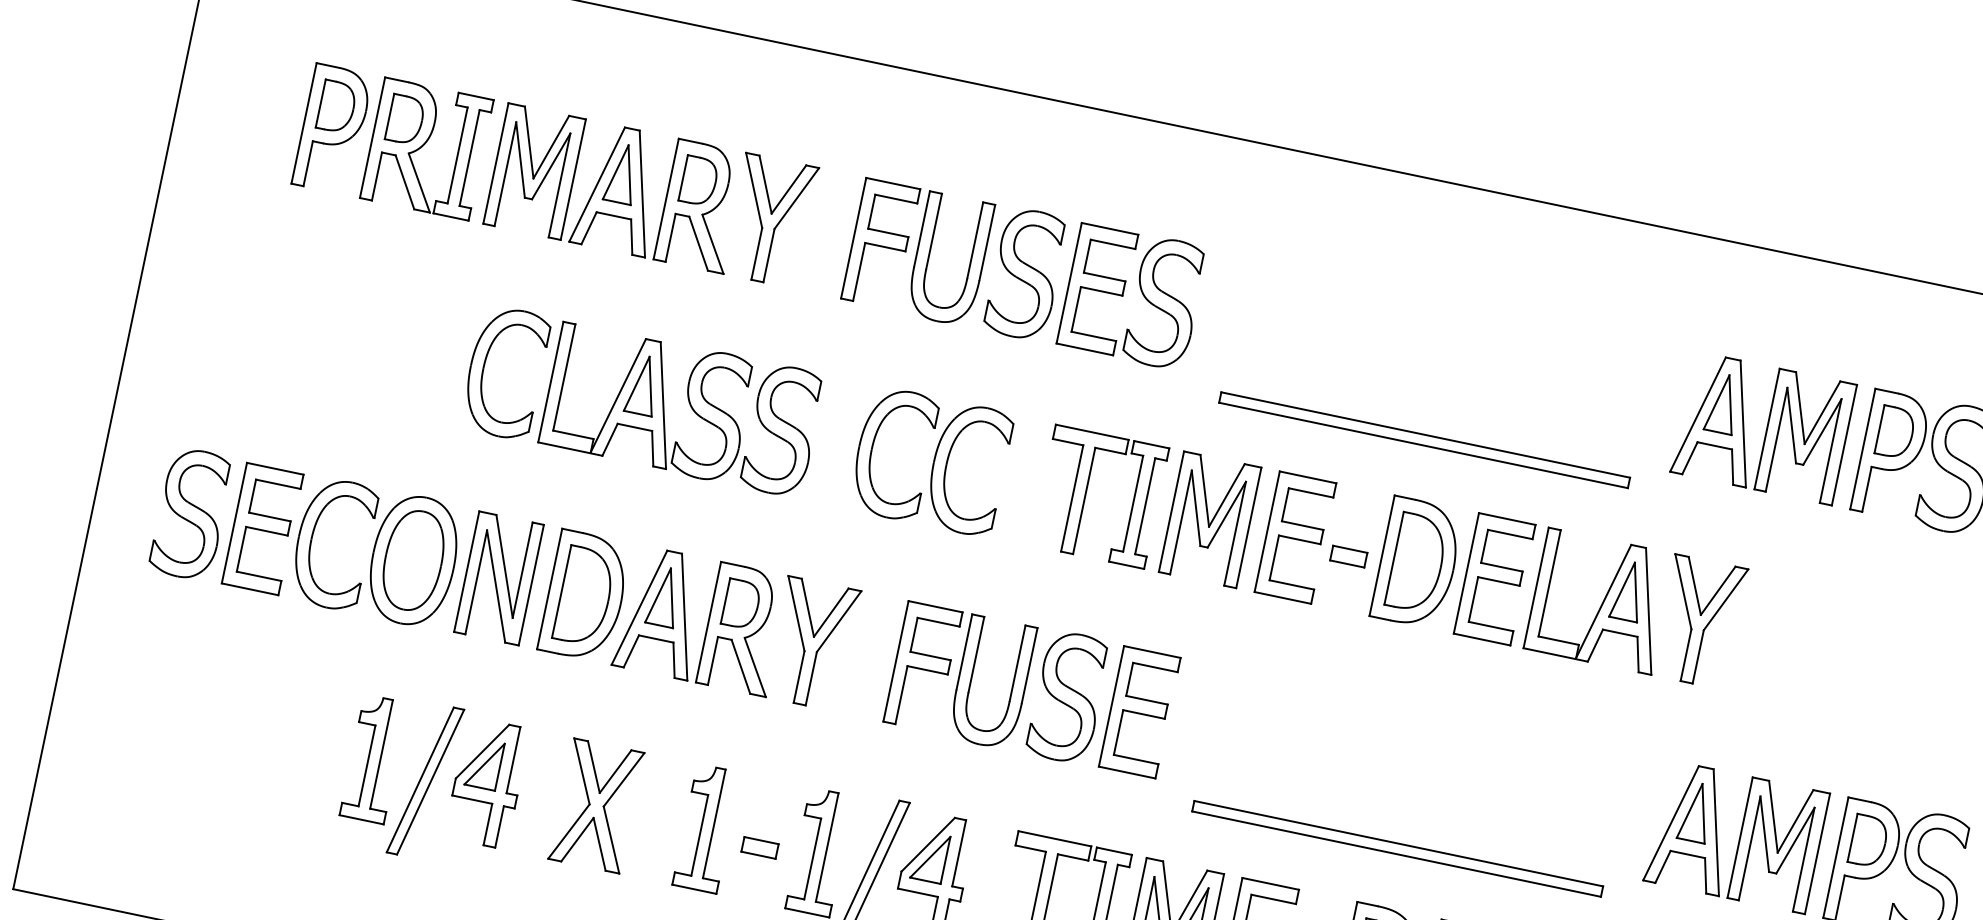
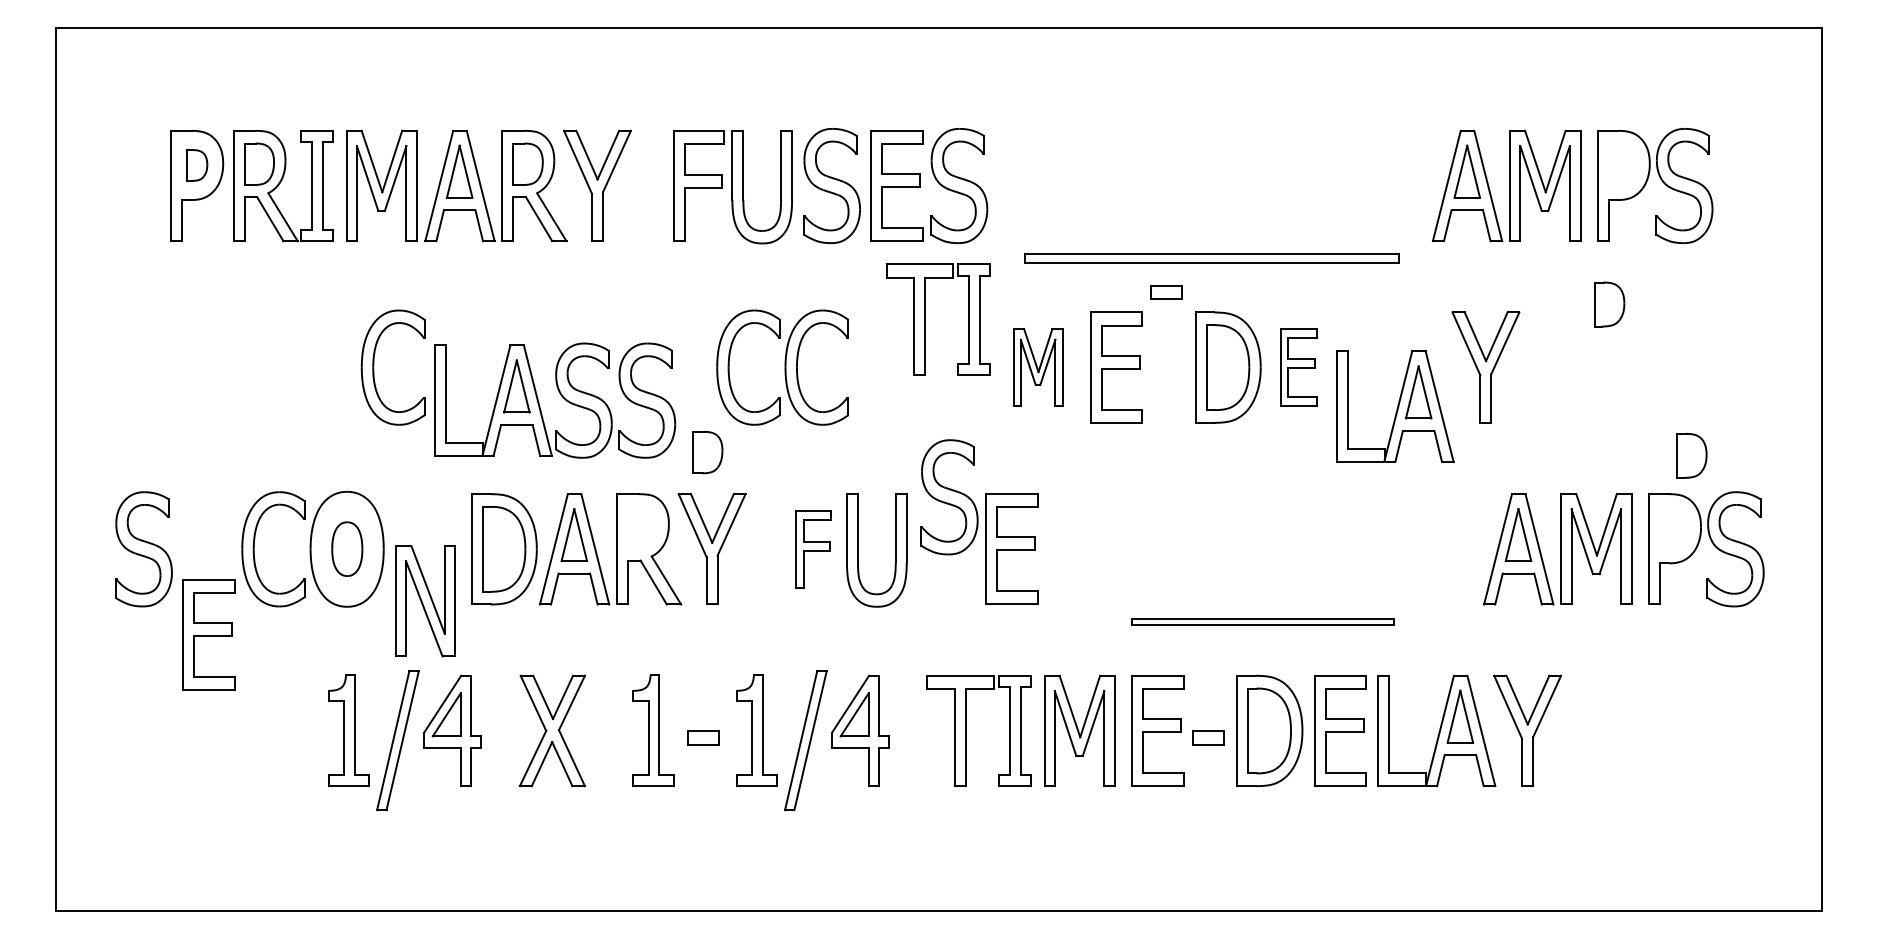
part: (336, 106) -> (196, 165), size x0.7
part: (689, 405) -> (560, 395), moved
part: (1895, 432) -> (1609, 304), moved
part: (1085, 493) -> (925, 319), moved
part: (1210, 519) -> (1038, 367), size x0.7
part: (262, 528) -> (208, 634), moved
part: (1348, 556) -> (1166, 292), moved
part: (414, 559) -> (347, 548), size x0.6
part: (499, 578) -> (425, 601), moved
part: (1494, 579) -> (1298, 367), size x0.7
part: (1600, 601) -> (1395, 406), moved
part: (741, 604) -> (707, 452), moved
part: (923, 666) -> (813, 548), size x0.7
part: (1068, 697) -> (949, 497), moved
part: (1868, 840) -> (1691, 455), moved
part: (1397, 848) -> (1262, 621), size x0.7

